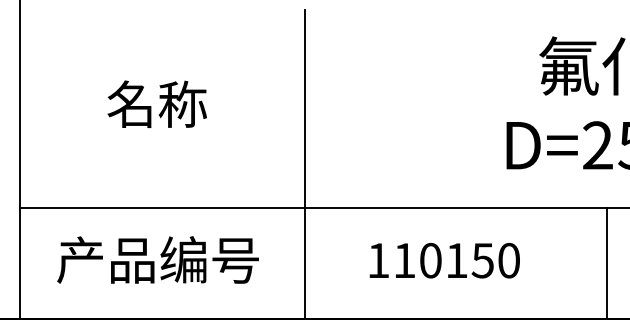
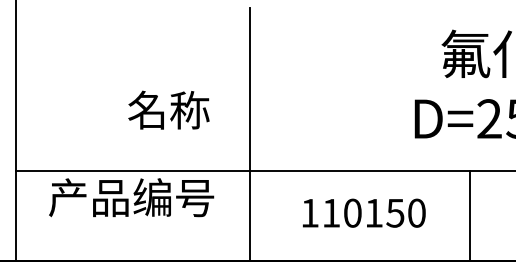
text: (156, 103) -> (168, 109), moved
text: (157, 259) -> (131, 197), moved
line: (606, 263) -> (469, 215), moved

